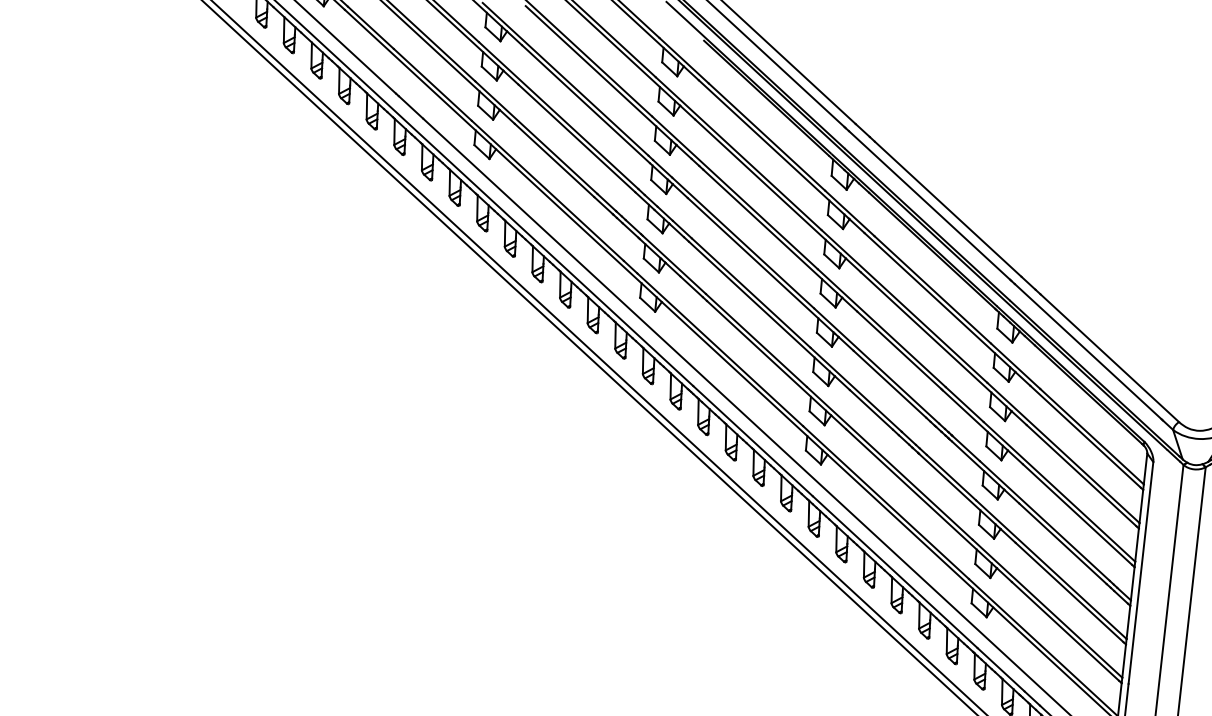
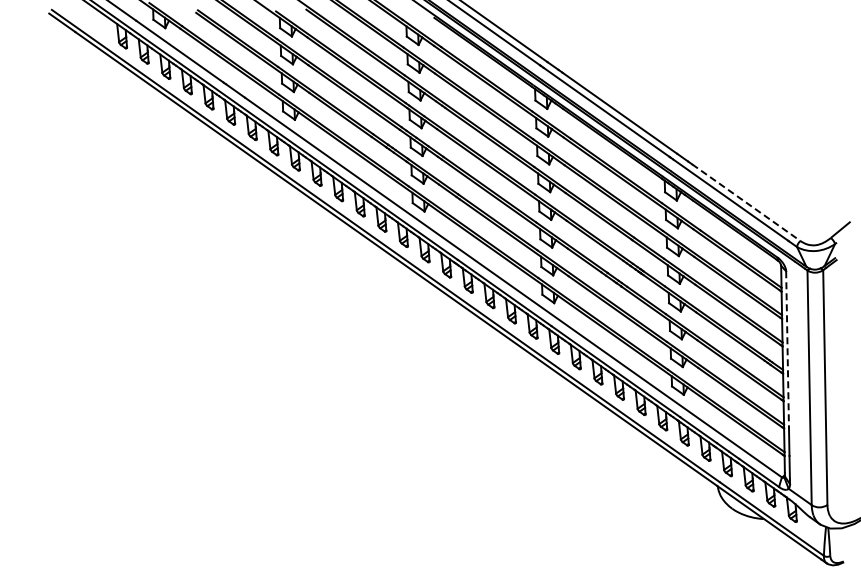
line: (1110, 357) -> (746, 202), solid -> dashed
line: (1140, 572) -> (787, 349), solid -> dashed

